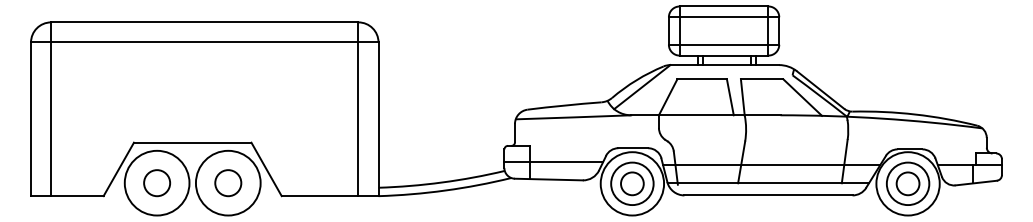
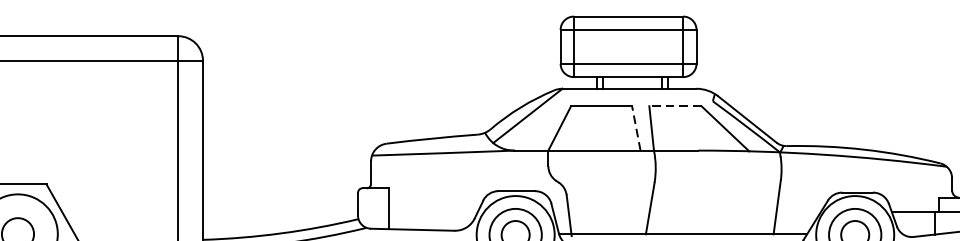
line: (761, 79) -> (674, 106), solid -> dashed
line: (730, 96) -> (636, 127), solid -> dashed
line: (553, 161) -> (418, 207), removed
line: (771, 165) -> (686, 212), removed

